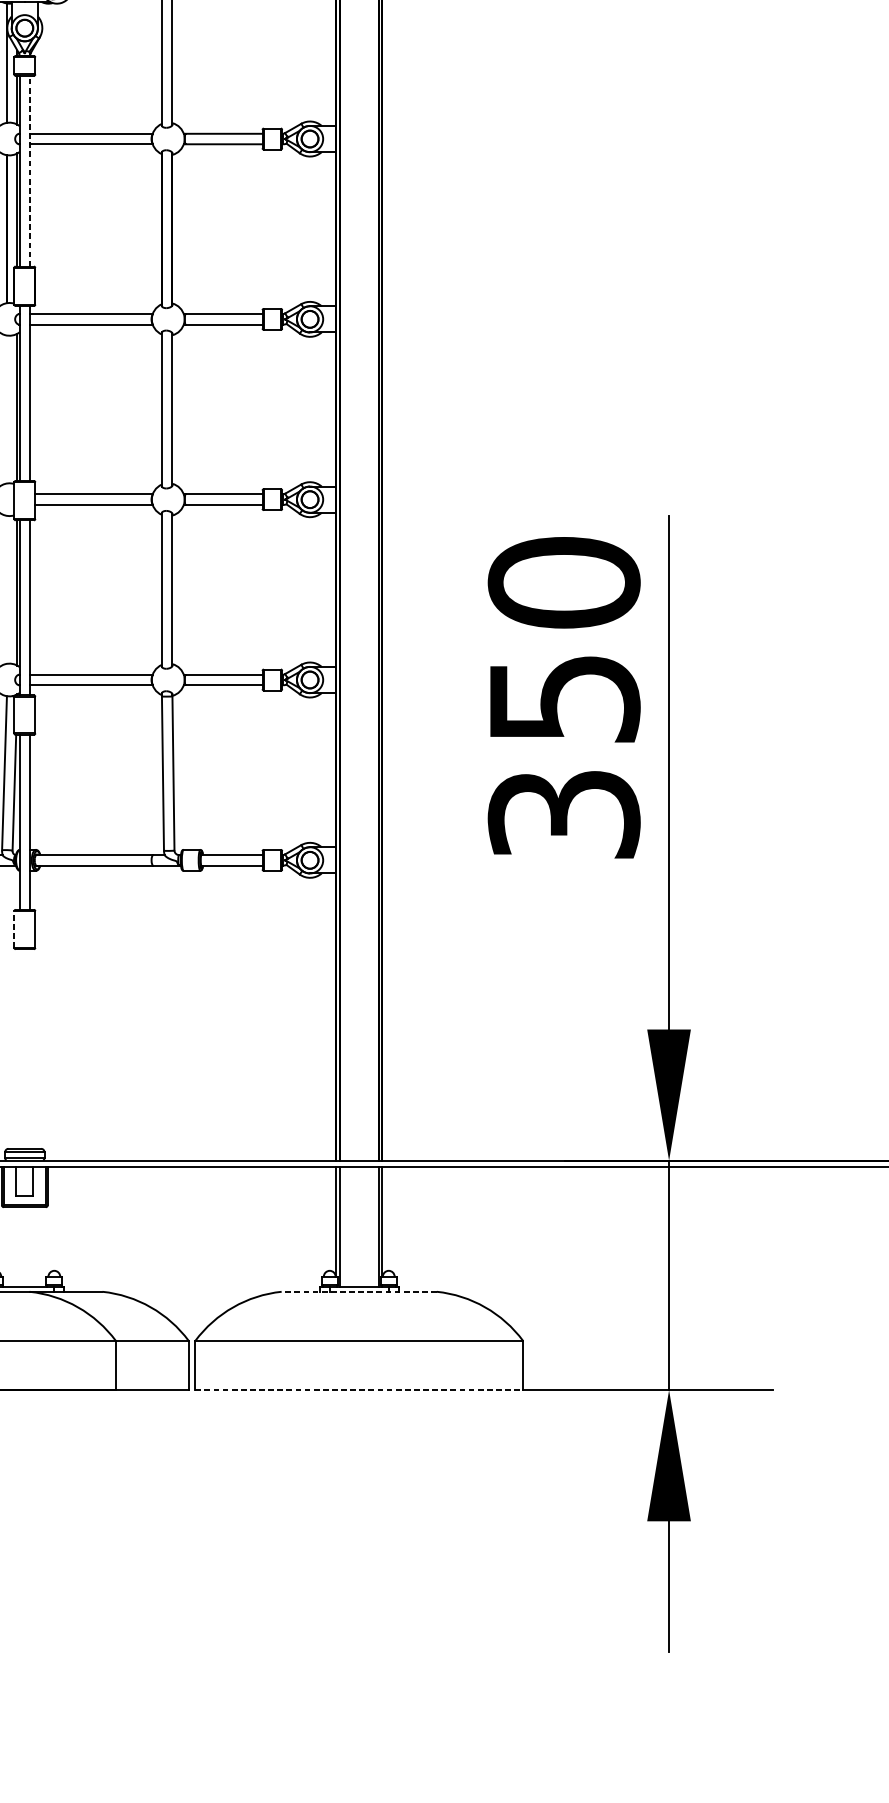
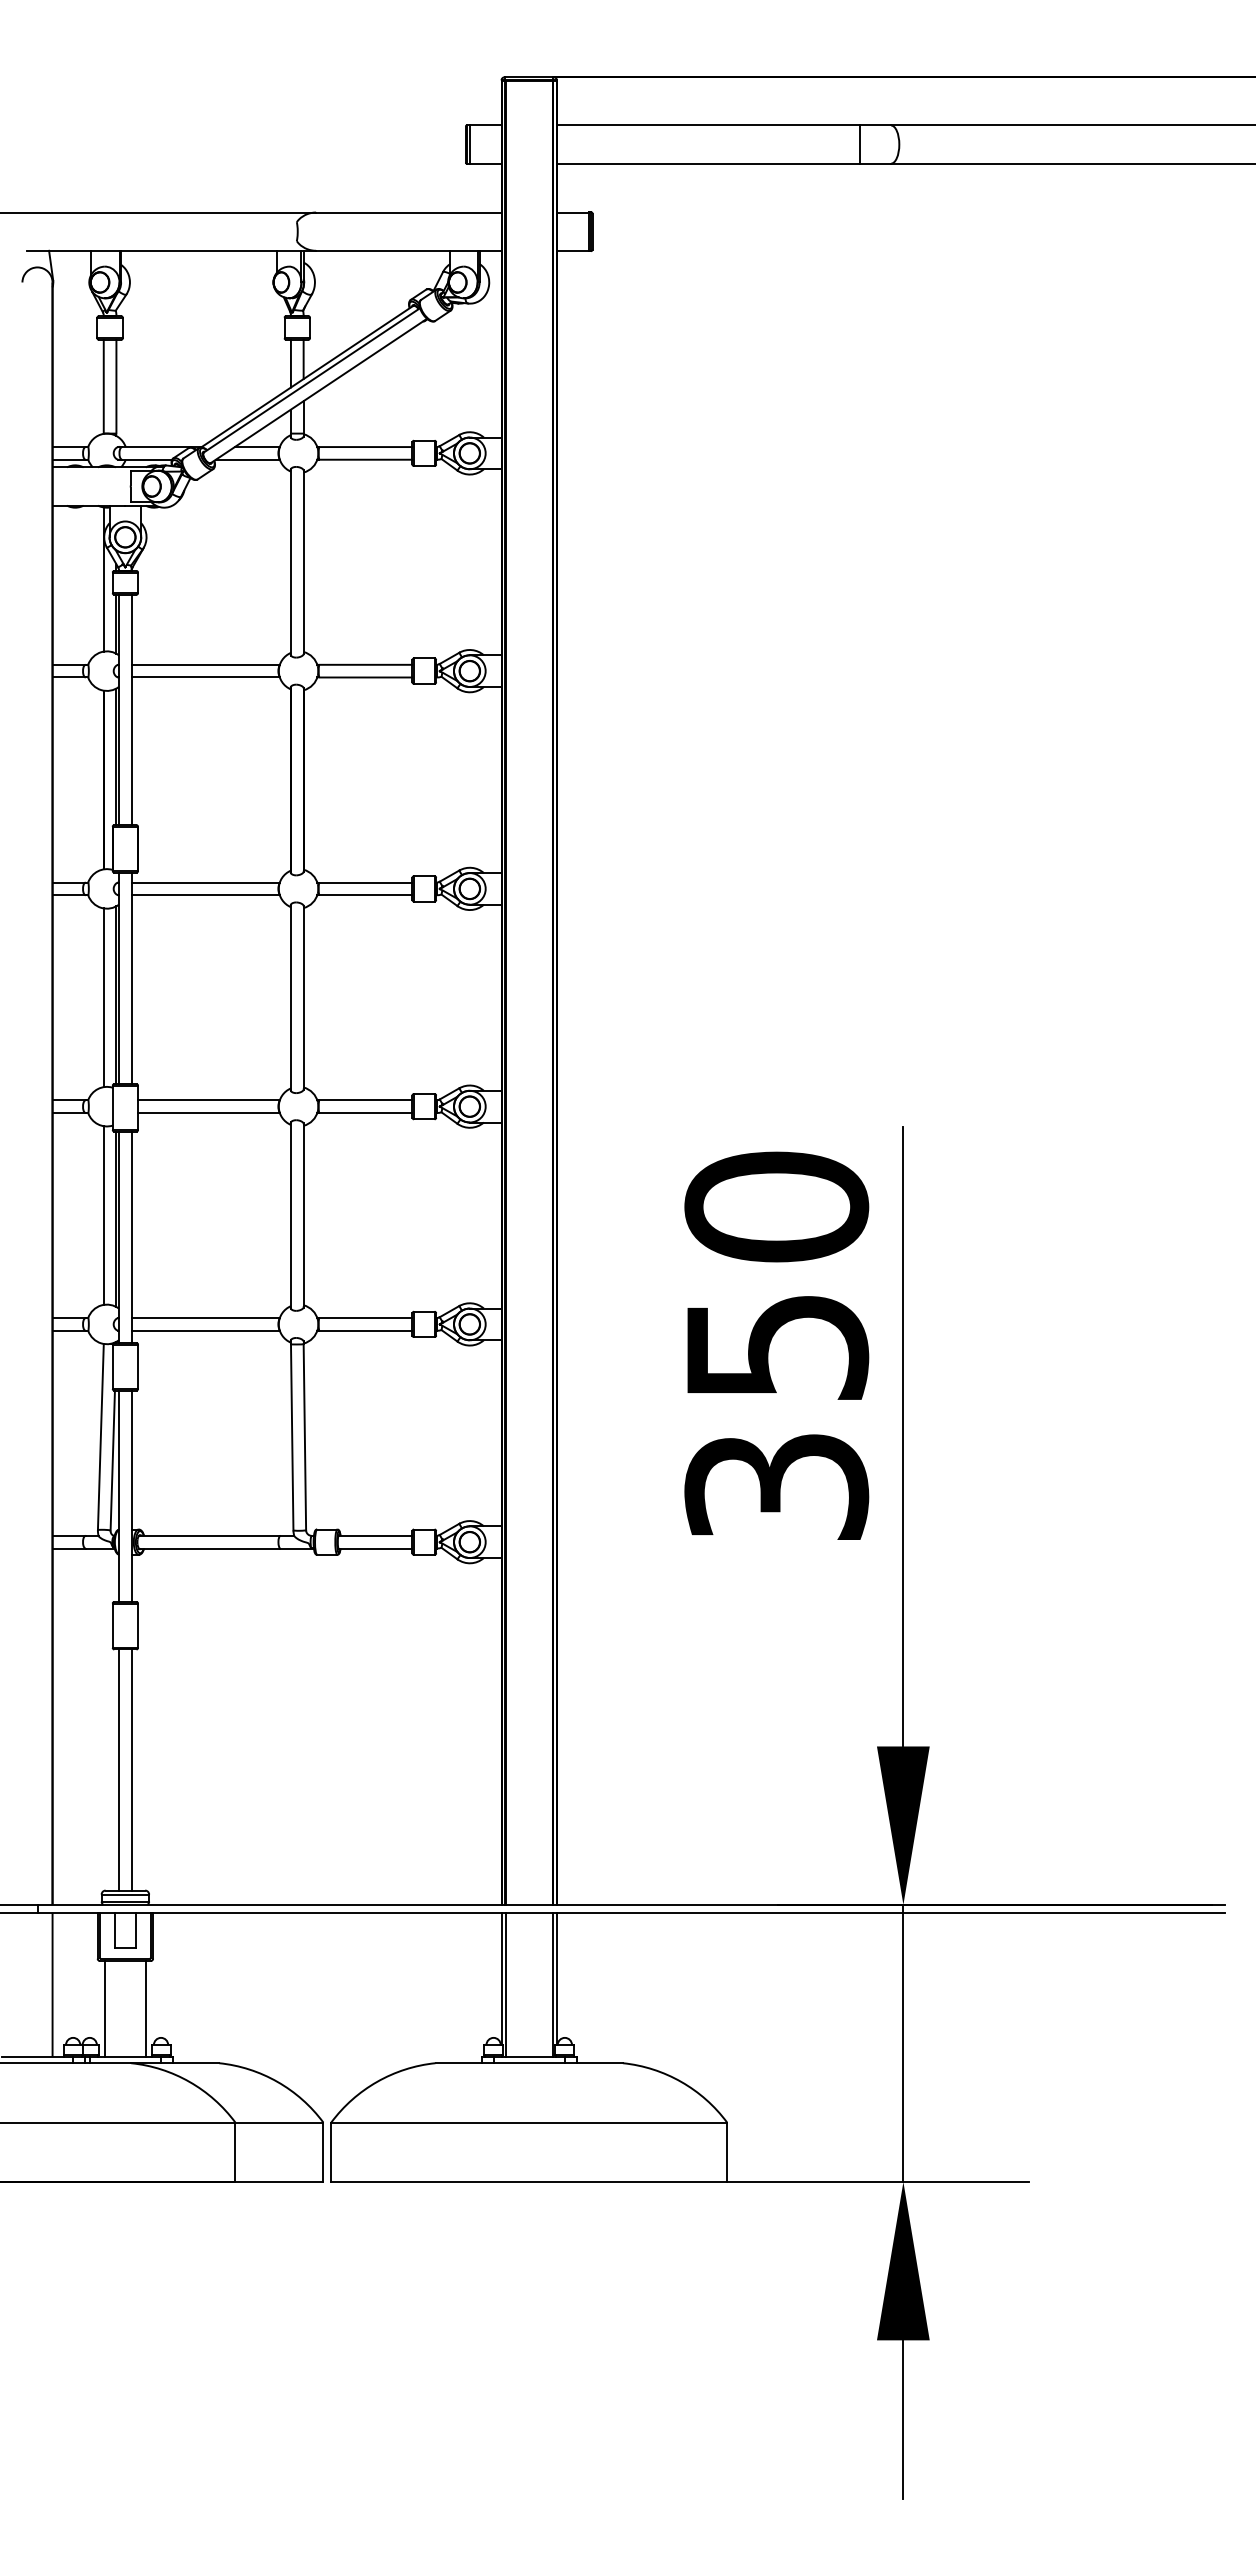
line: (29, 170) -> (131, 709), dashed -> solid
line: (6, 409) -> (103, 997), added
line: (6, 589) -> (103, 1215), added
line: (14, 929) -> (112, 1625), dashed -> solid
line: (19, 1048) -> (119, 1769), added
line: (29, 1048) -> (131, 1769), added
line: (8, 1246) -> (105, 2008), added
line: (41, 1246) -> (145, 2008), added
line: (359, 1292) -> (529, 2063), dashed -> solid
line: (359, 1389) -> (529, 2181), dashed -> solid

